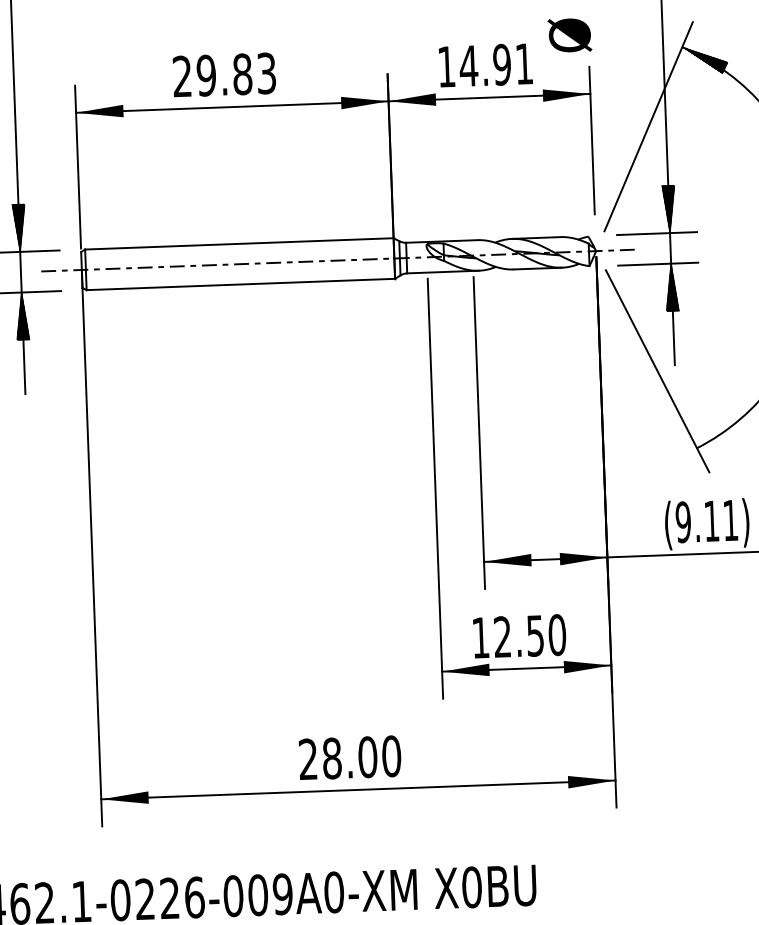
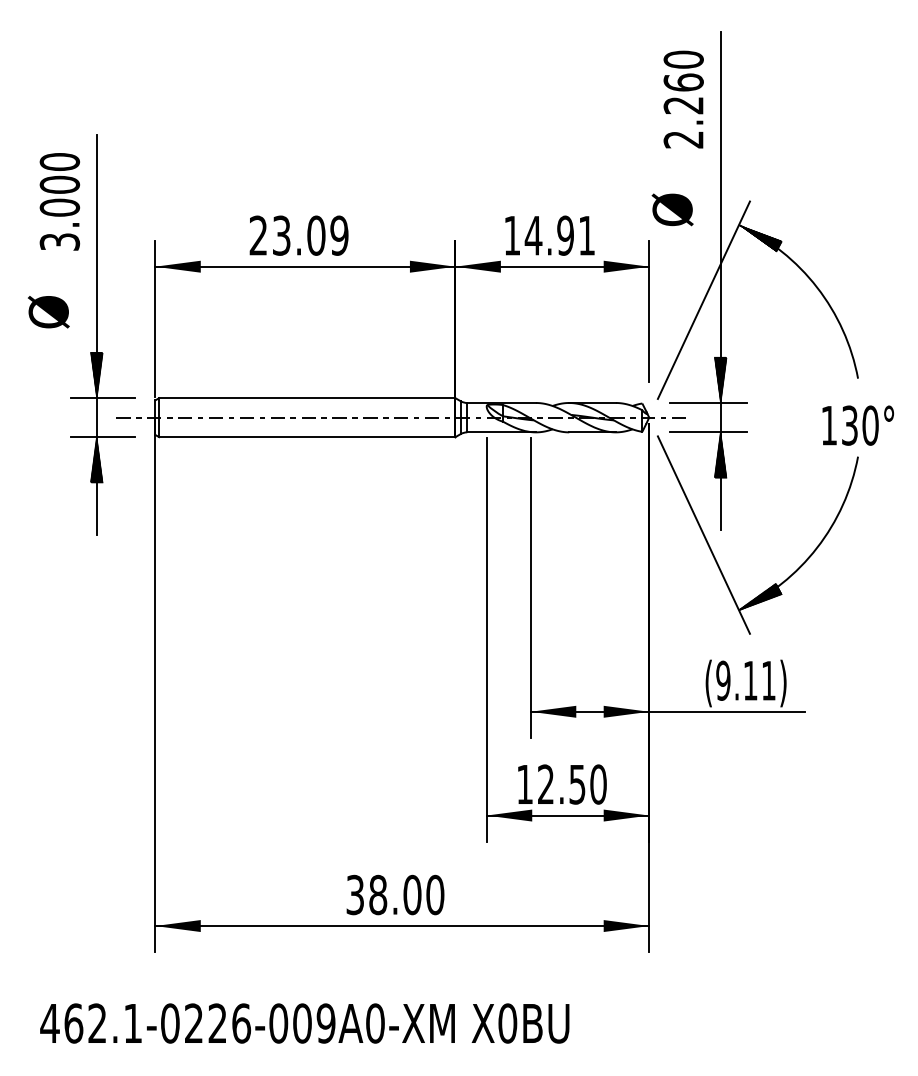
text: (569, 35) -> (672, 209), moved
text: (236, 74) -> (310, 235), 29.83 -> 23.09
hatch: (718, 433) -> (760, 596), added
text: (307, 759) -> (354, 895), 28.00 -> 38.00

